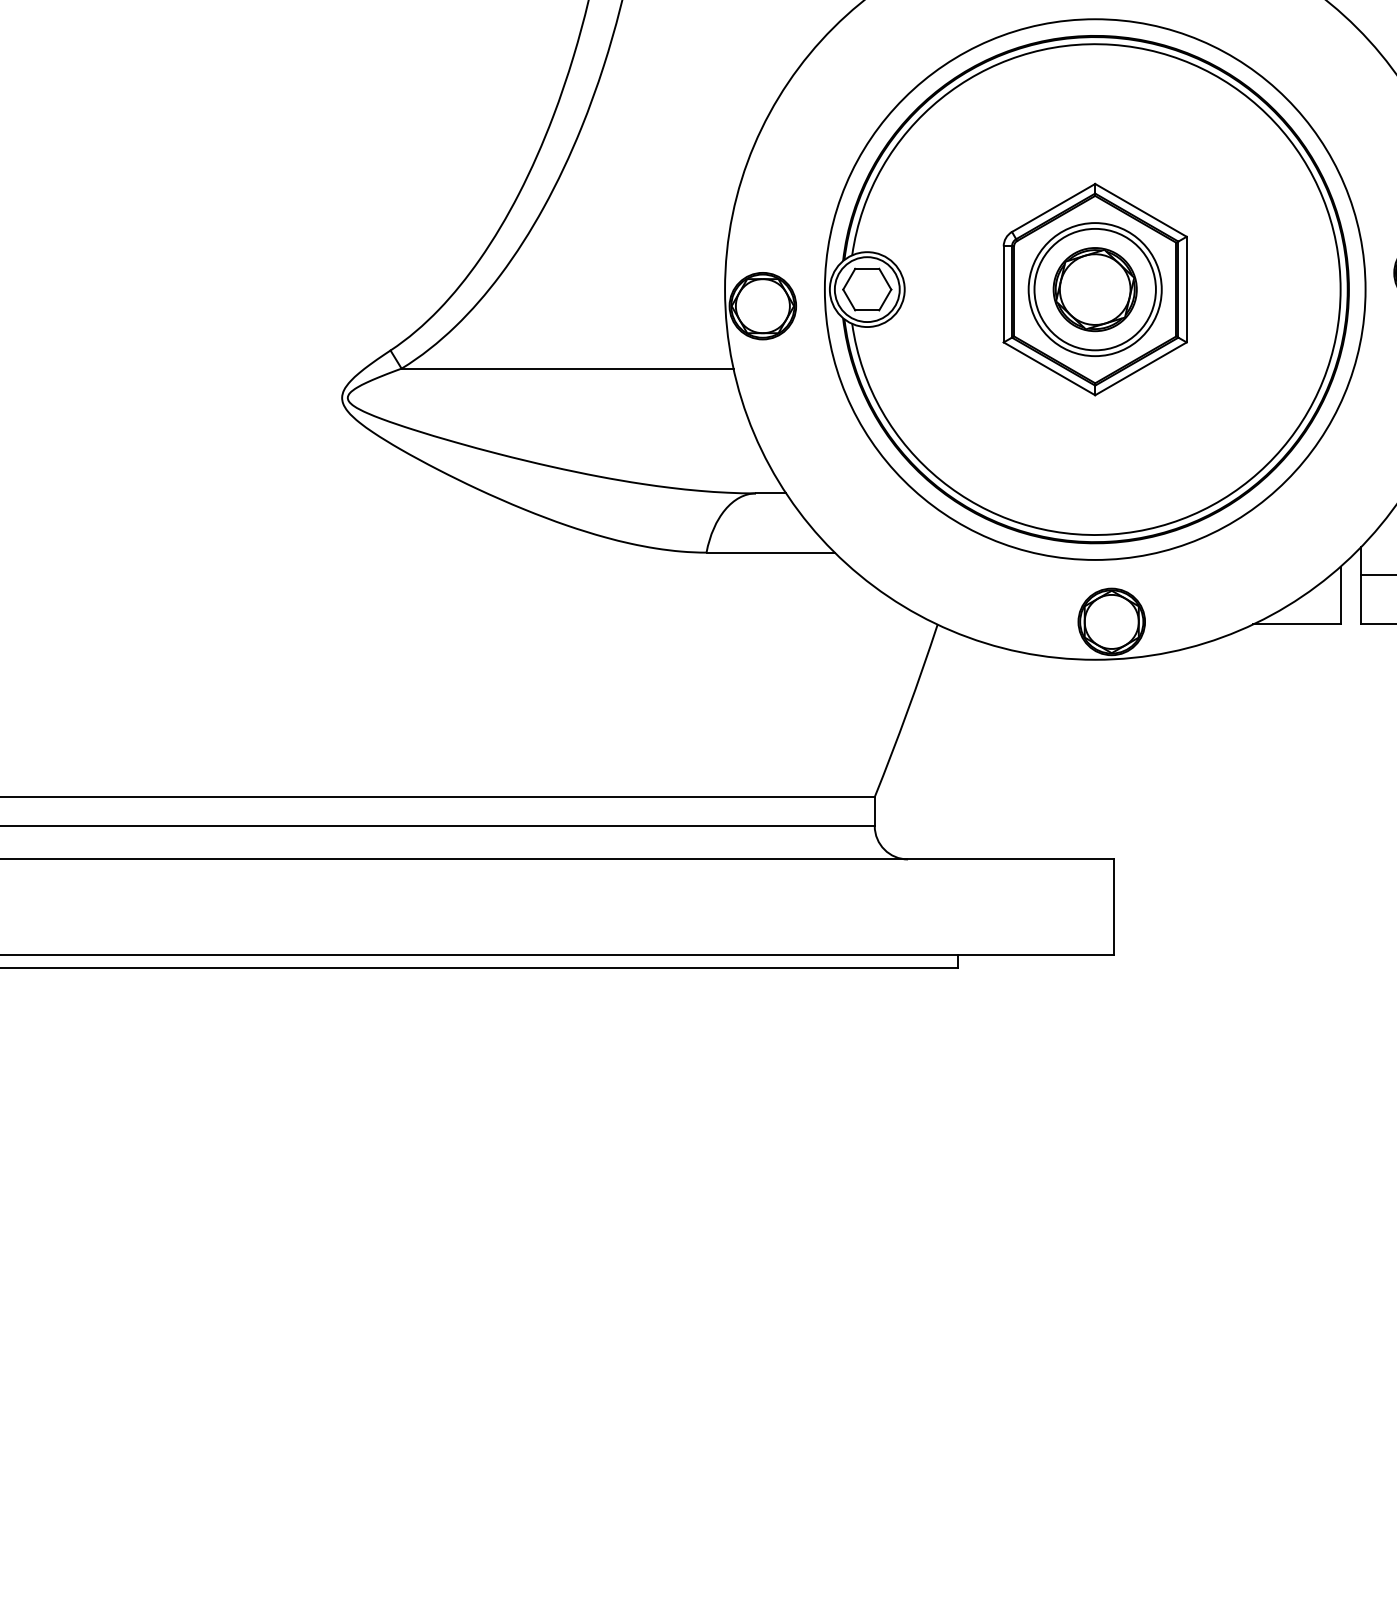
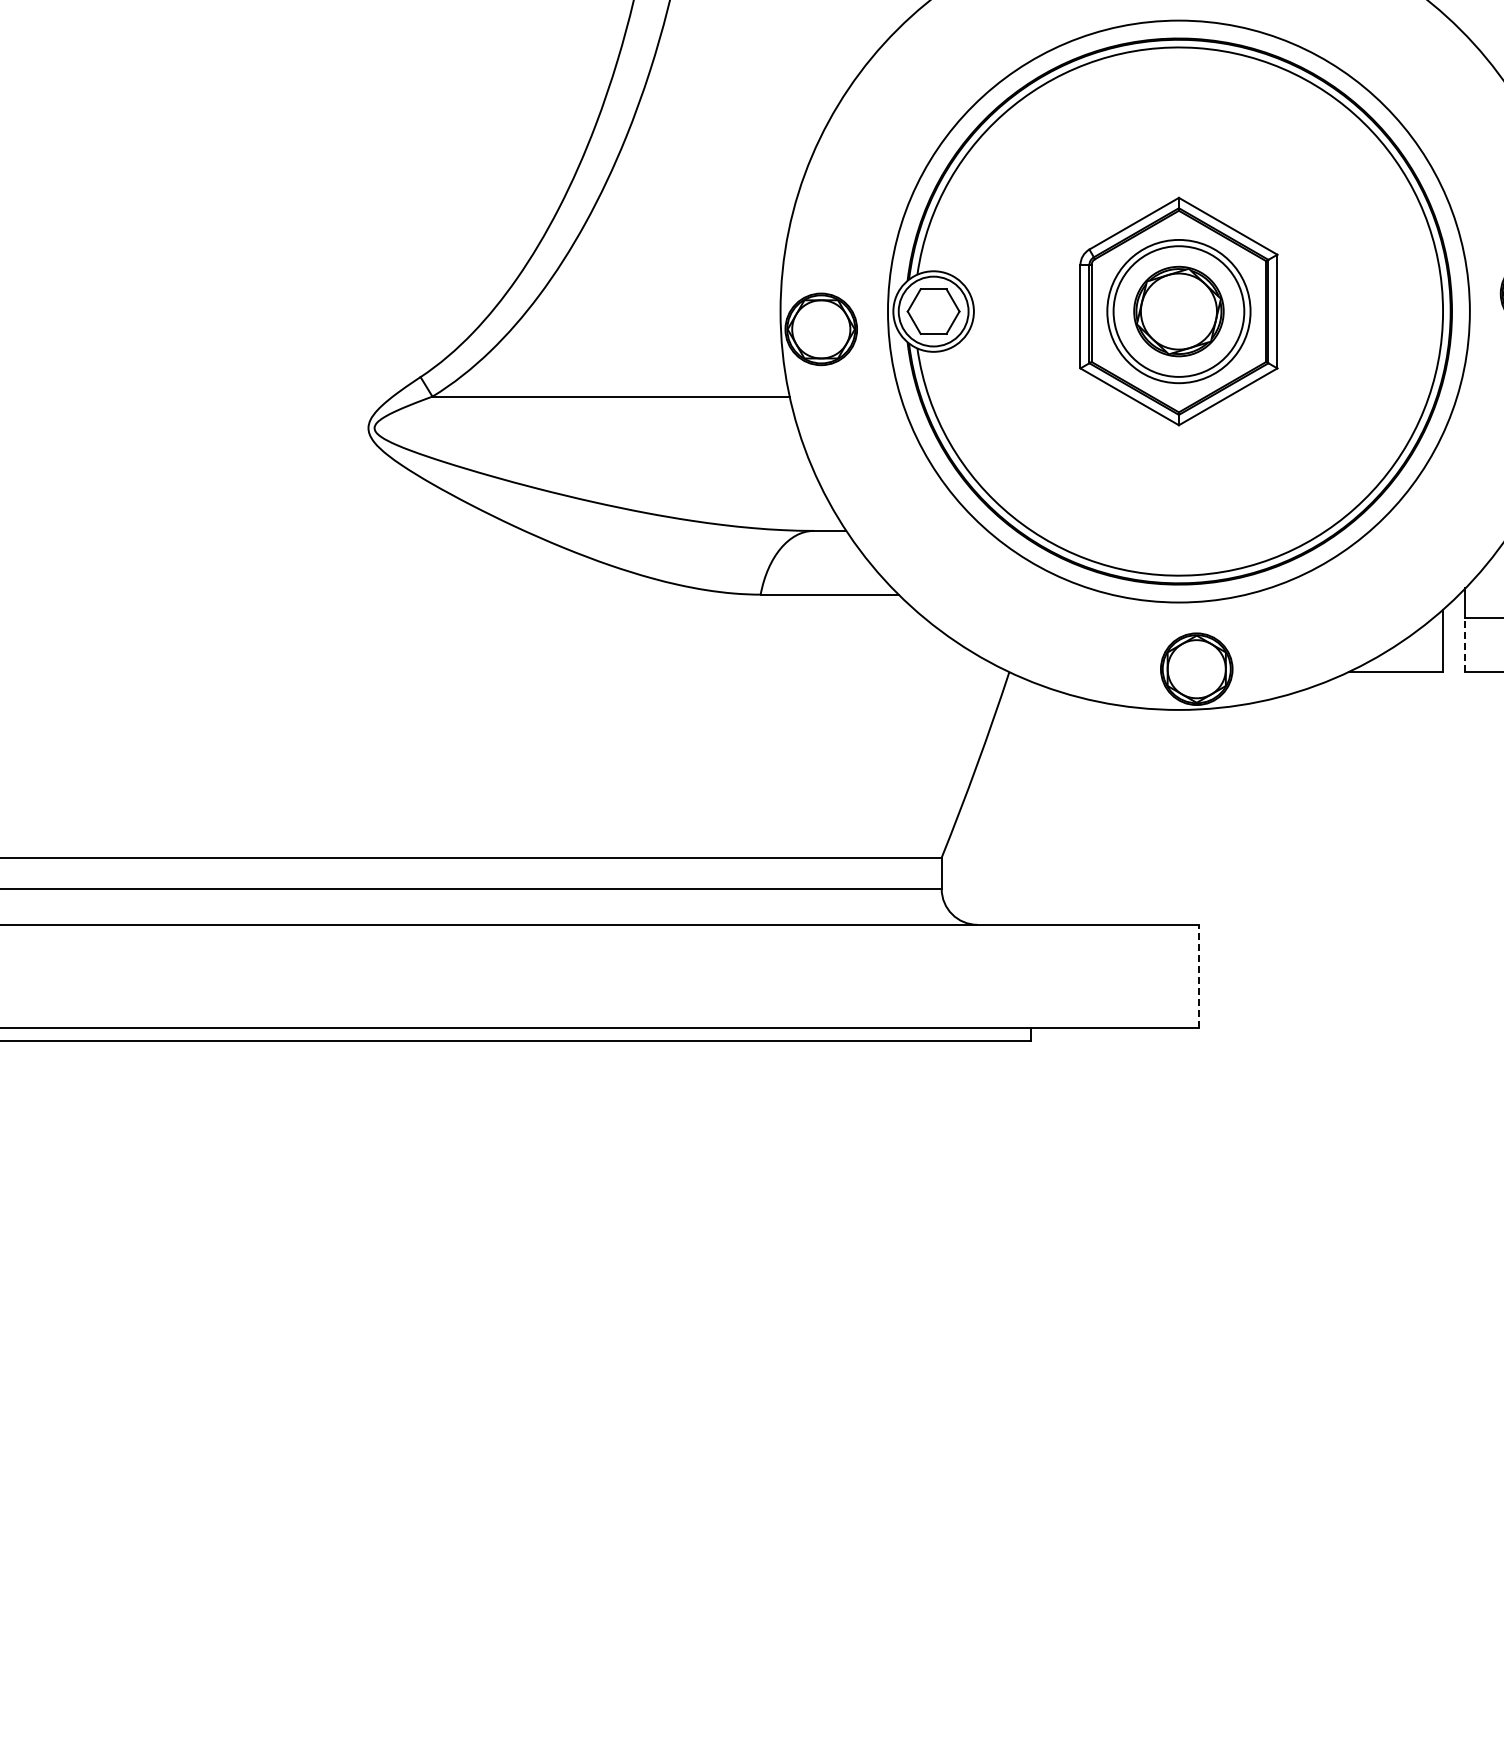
line: (1361, 599) -> (1465, 645), solid -> dashed
line: (1114, 906) -> (1199, 975), solid -> dashed

